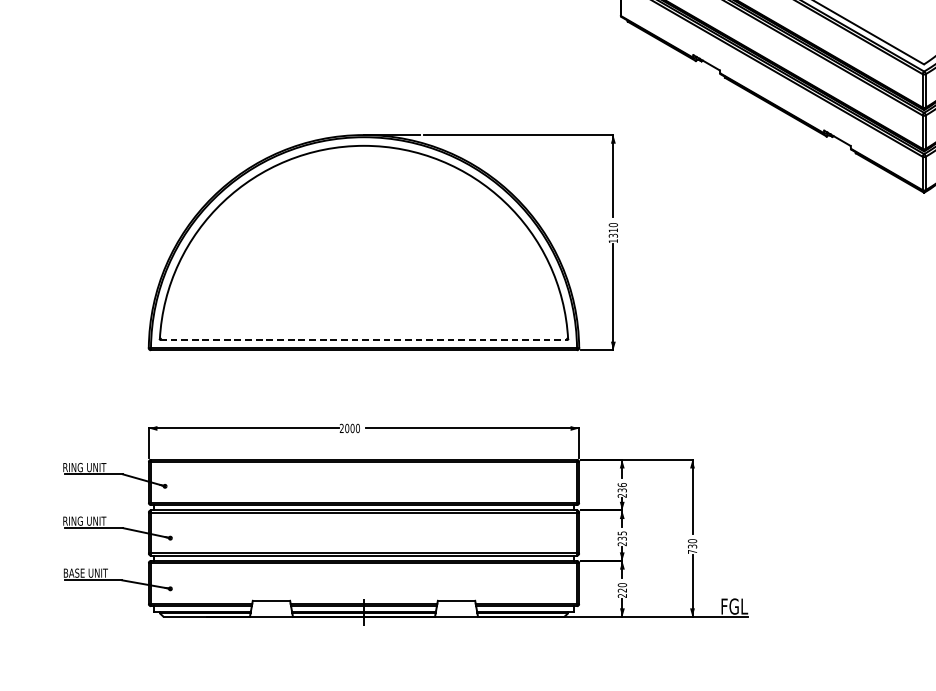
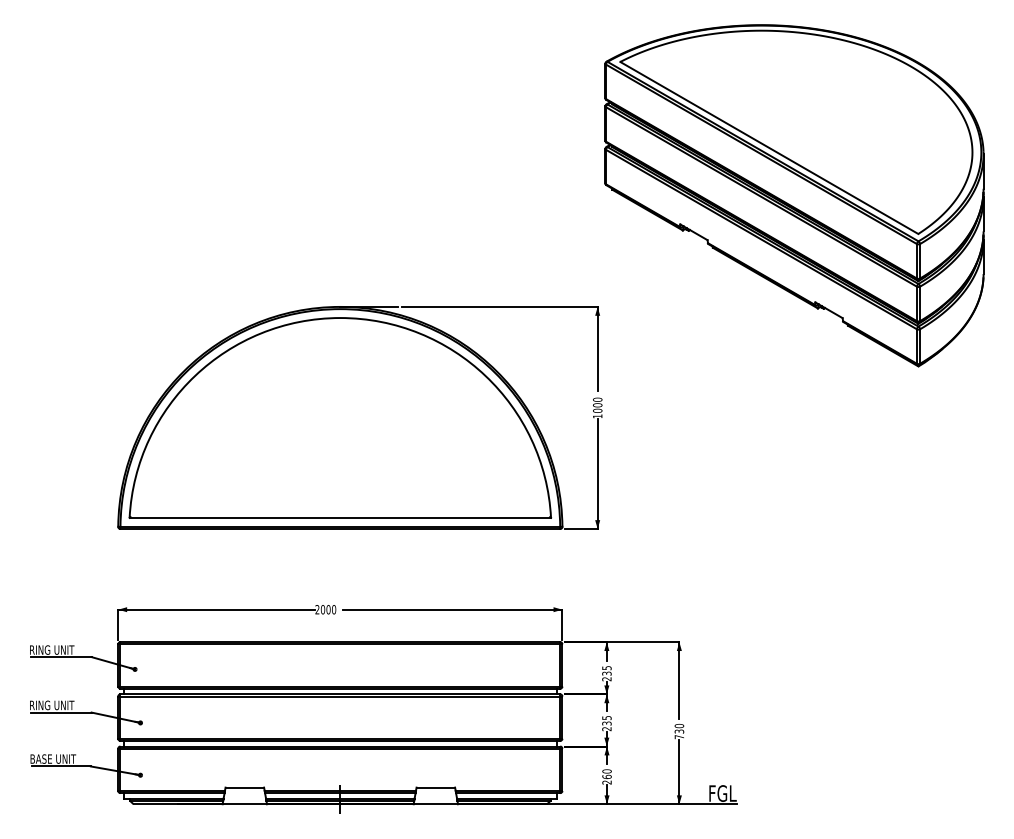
text: (613, 232) -> (597, 407), 1310 -> 1000
line: (364, 339) -> (340, 517), dashed -> solid
text: (621, 485) -> (606, 668), 236 -> 235
text: (621, 590) -> (606, 776), 220 -> 260

